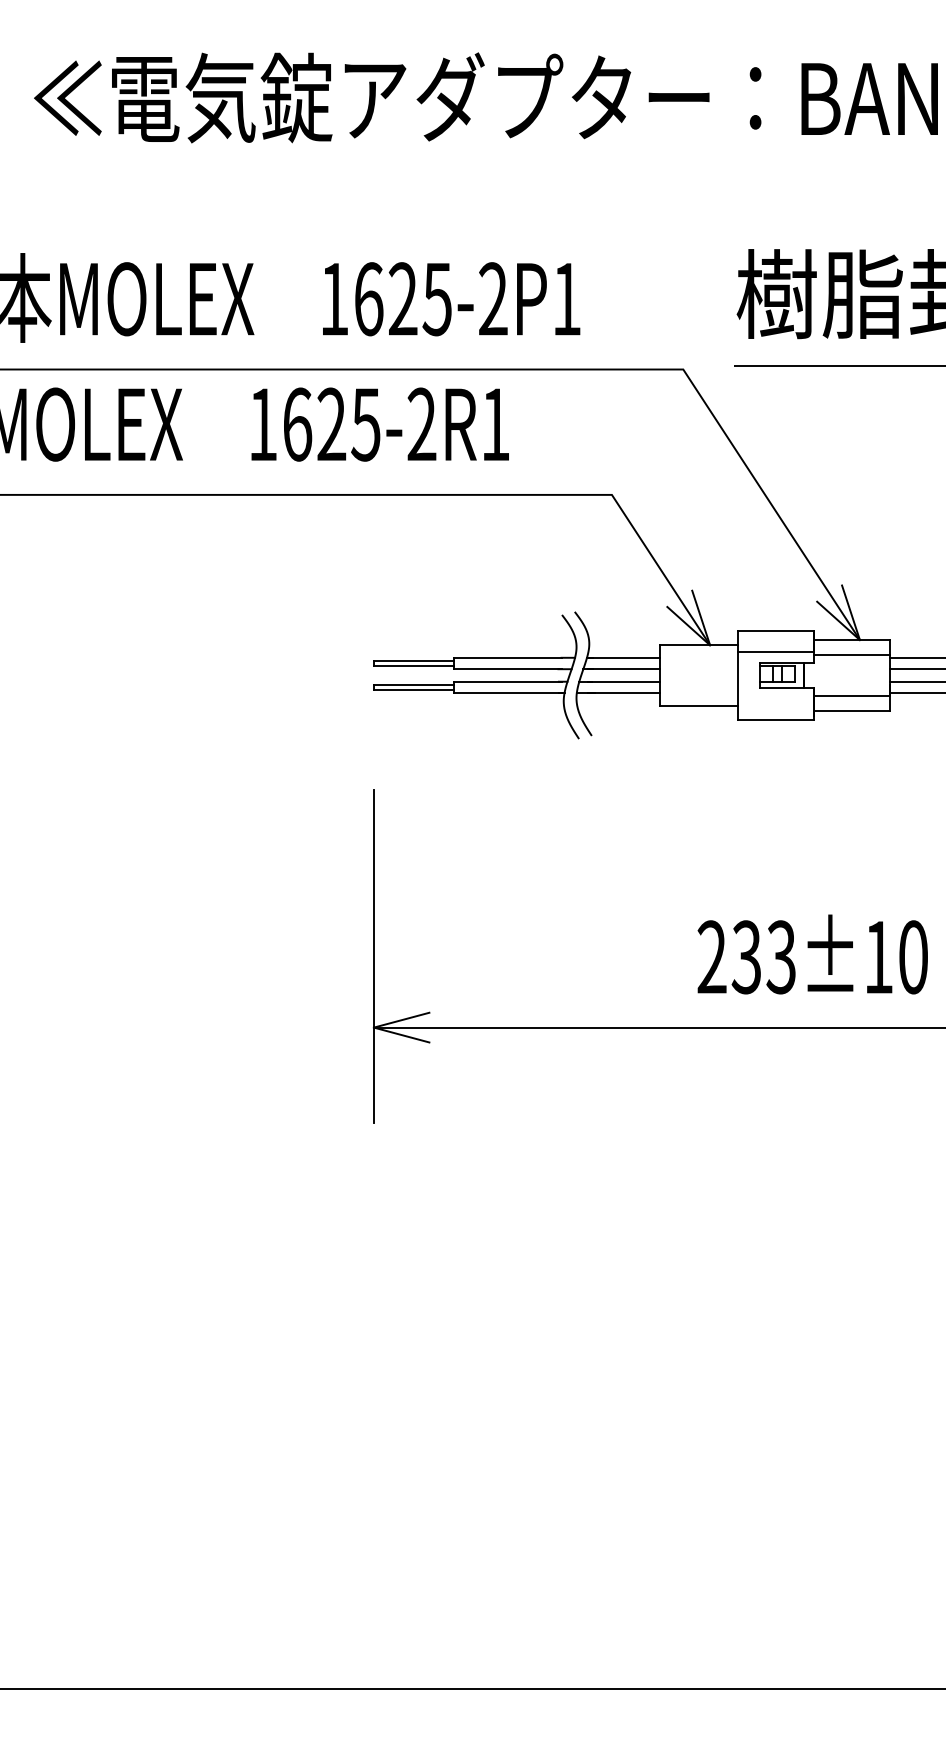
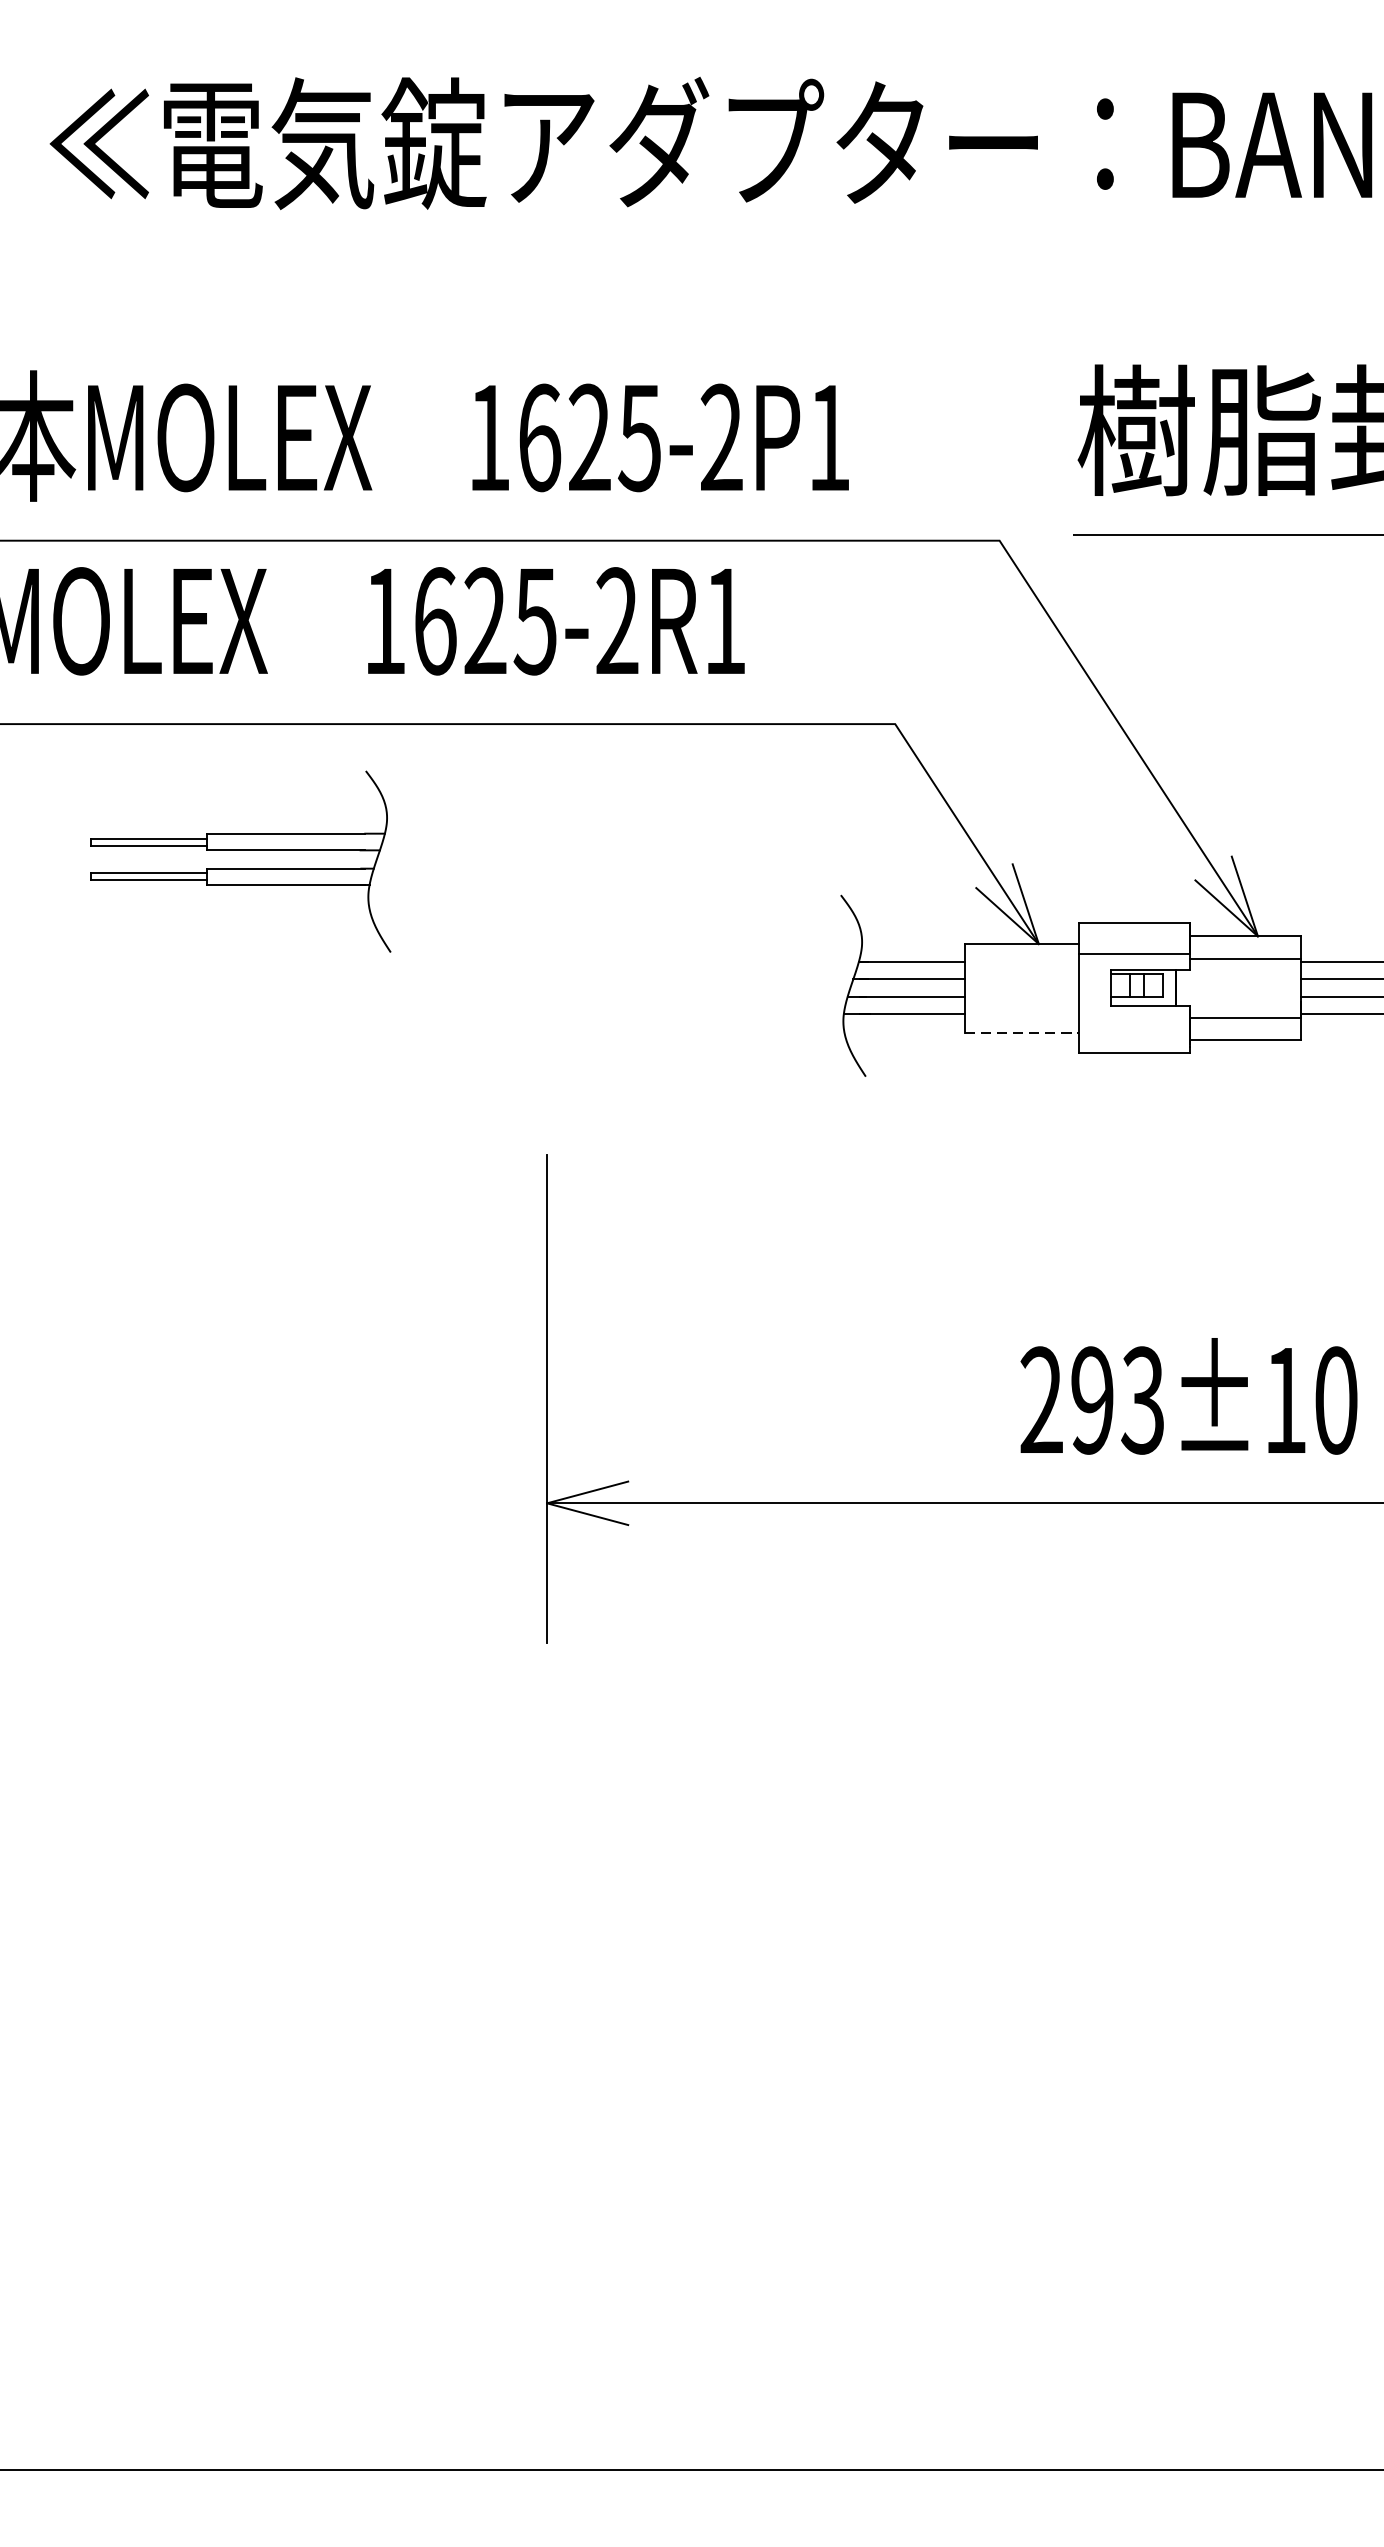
part: (476, 676) -> (240, 861), moved
line: (699, 705) -> (1023, 1032), solid -> dashed
text: (745, 957) -> (1090, 1400), 233±10 -> 293±10

